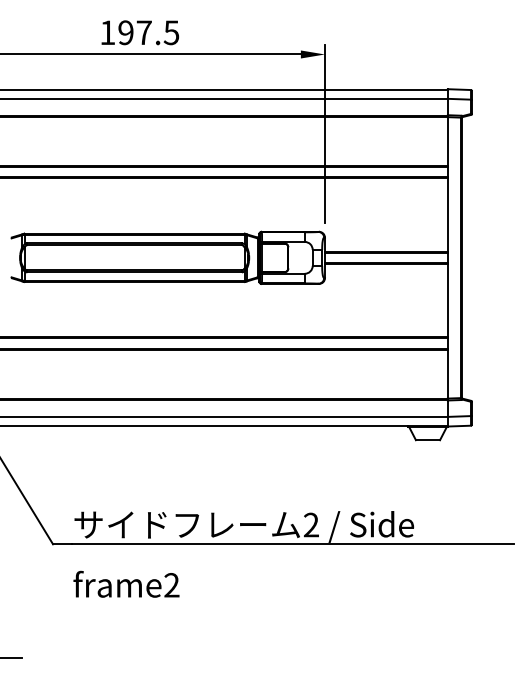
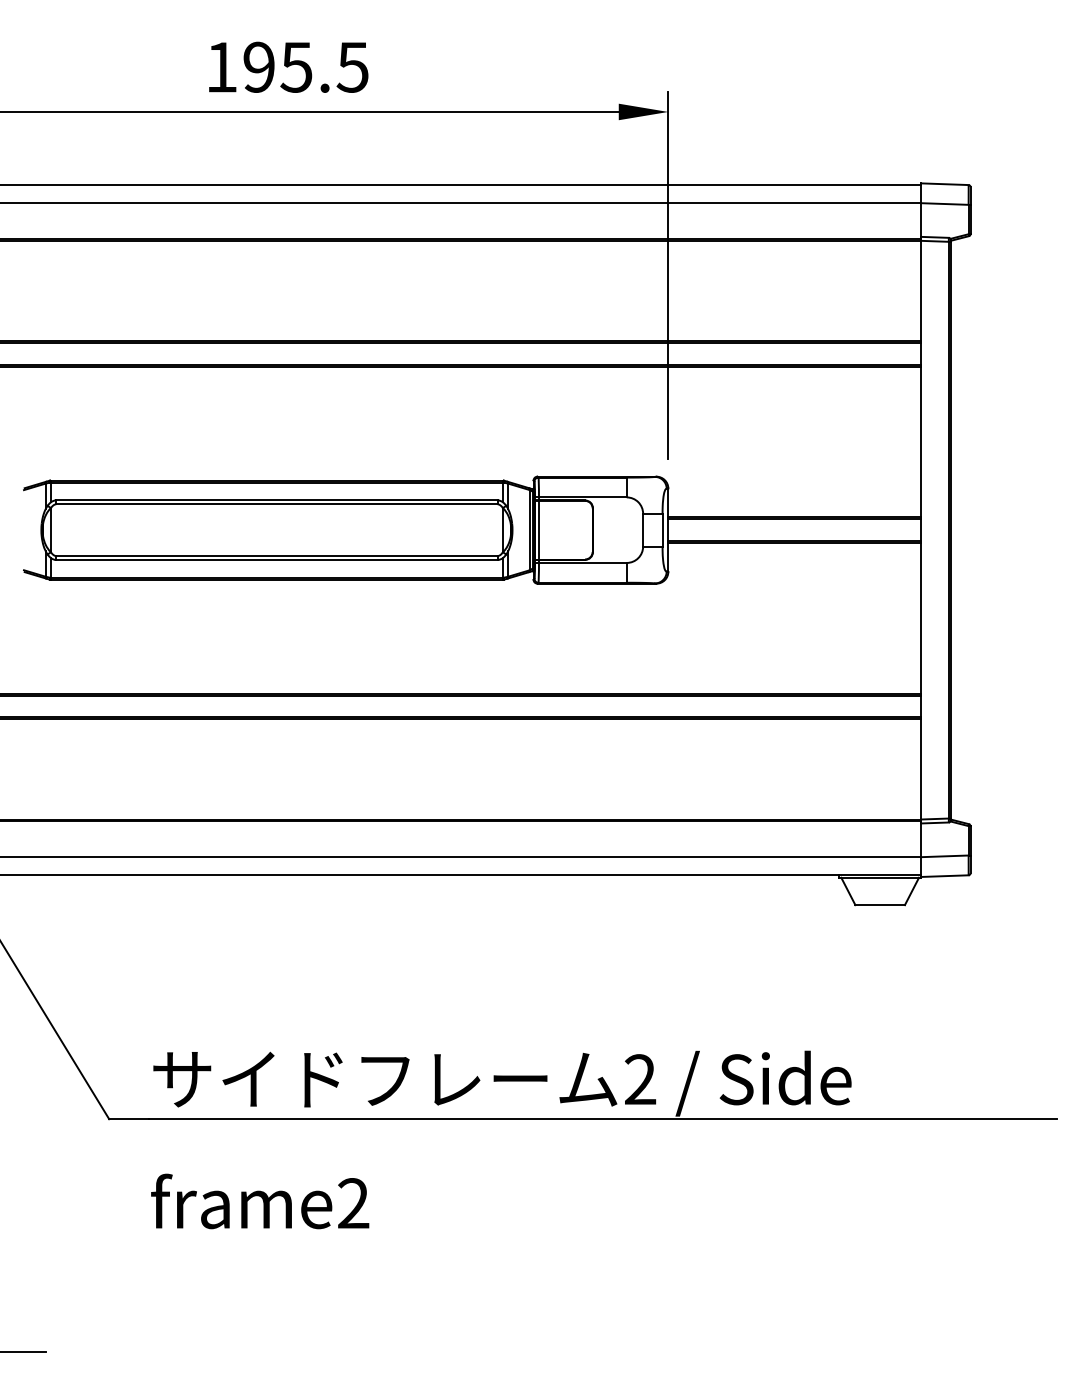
text: (143, 32) -> (295, 66), 197.5 -> 195.5

